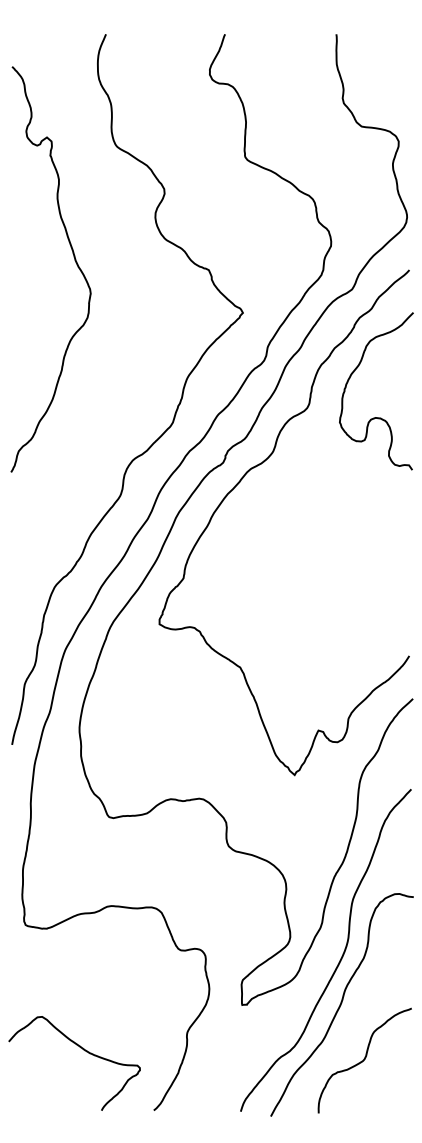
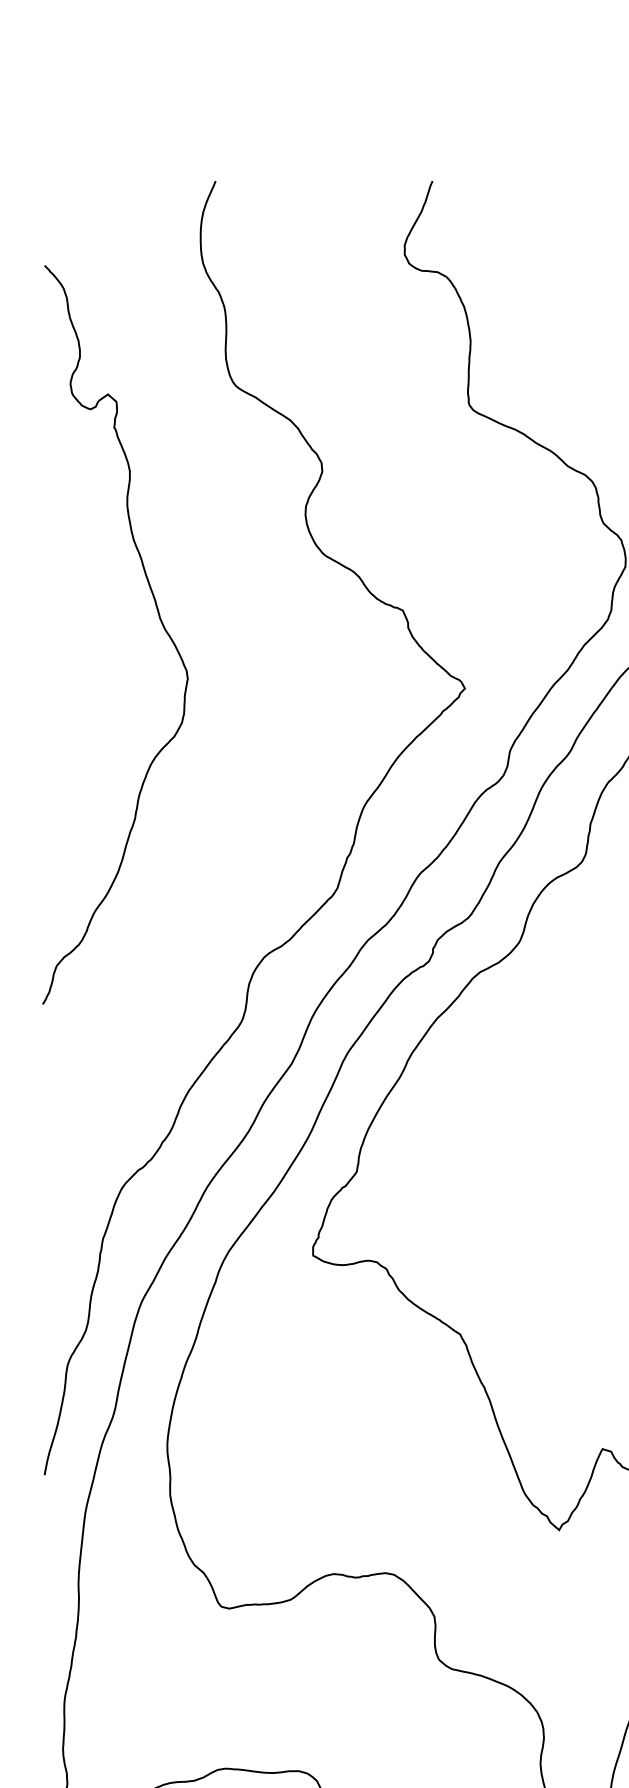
curve: (74, 260) -> (158, 618), moved

